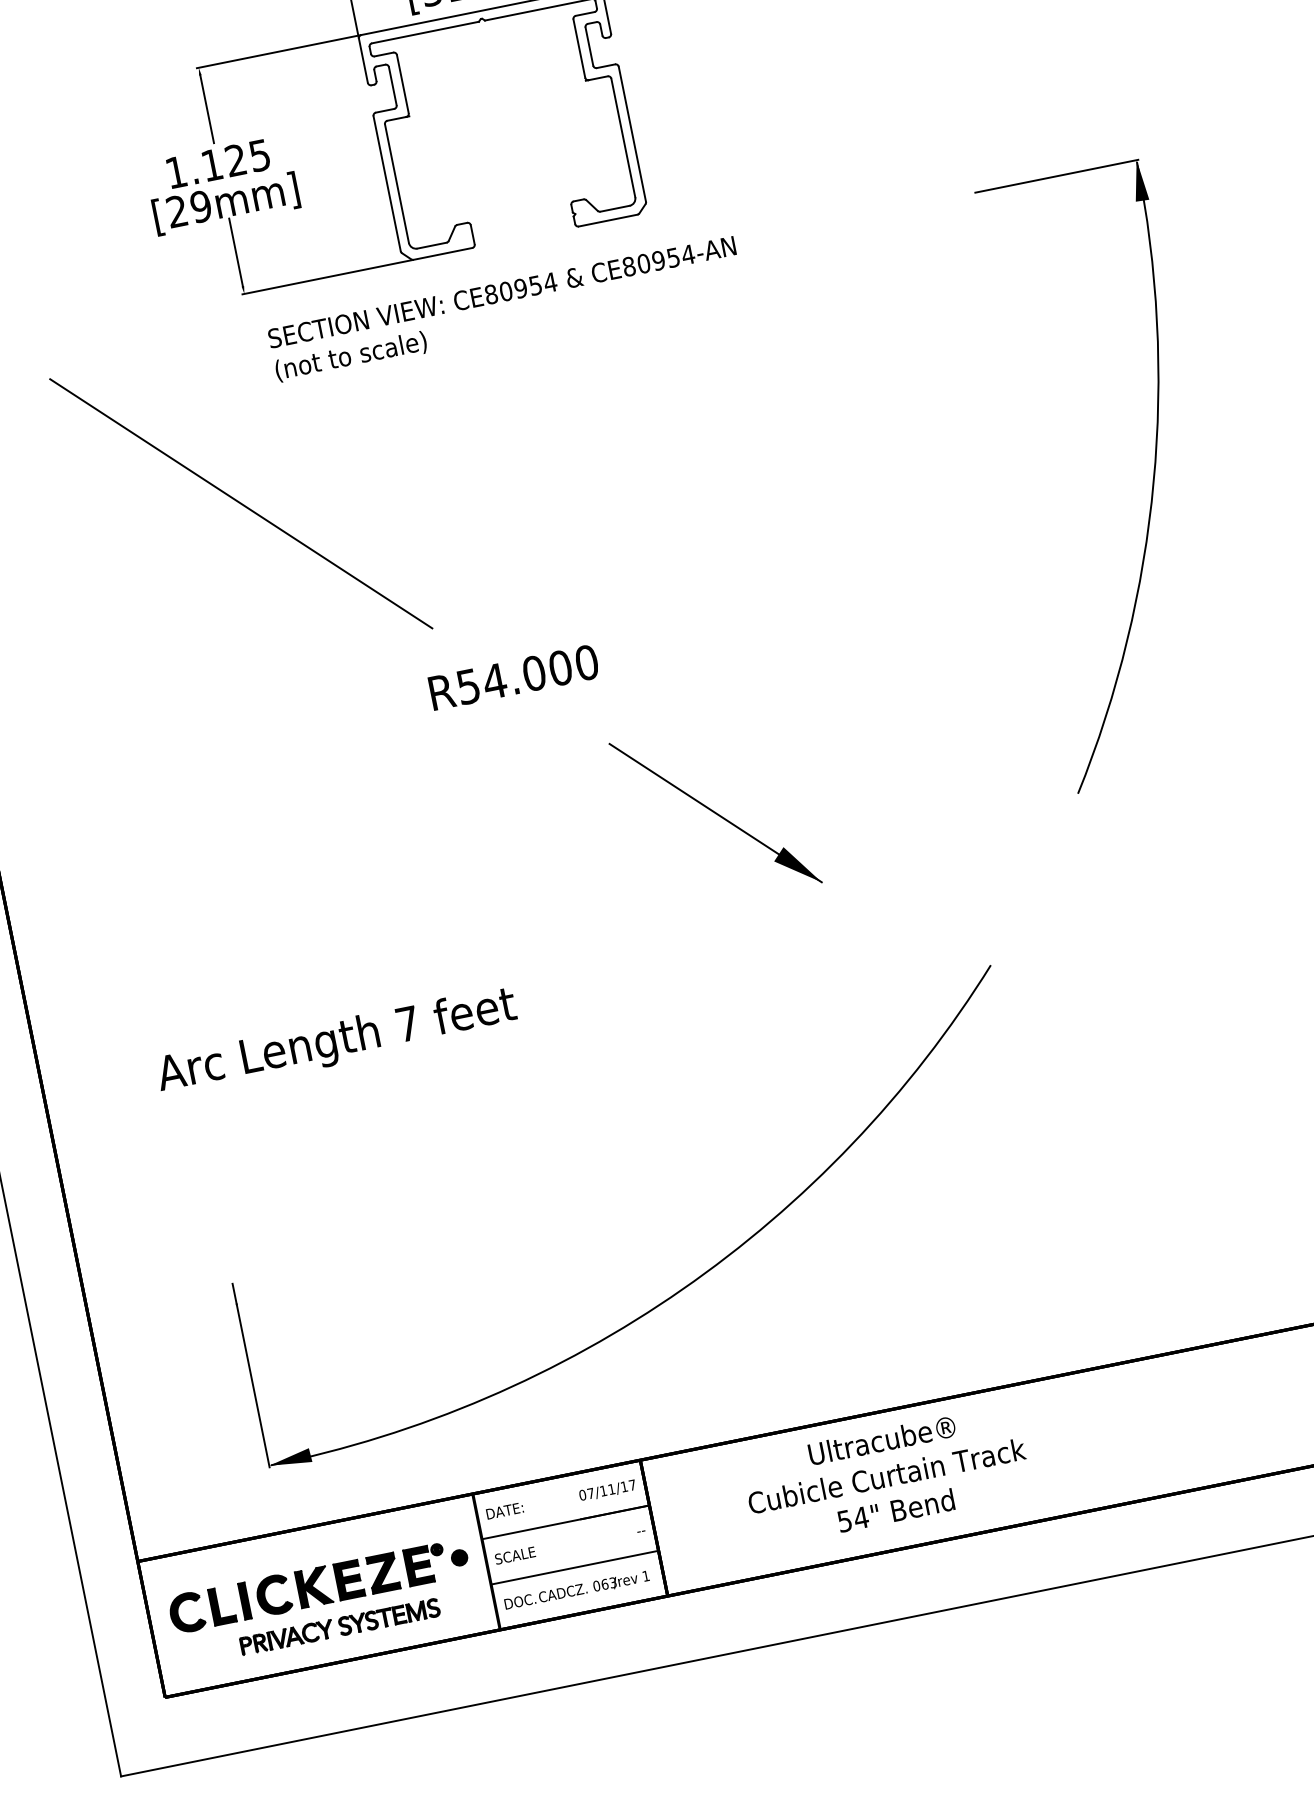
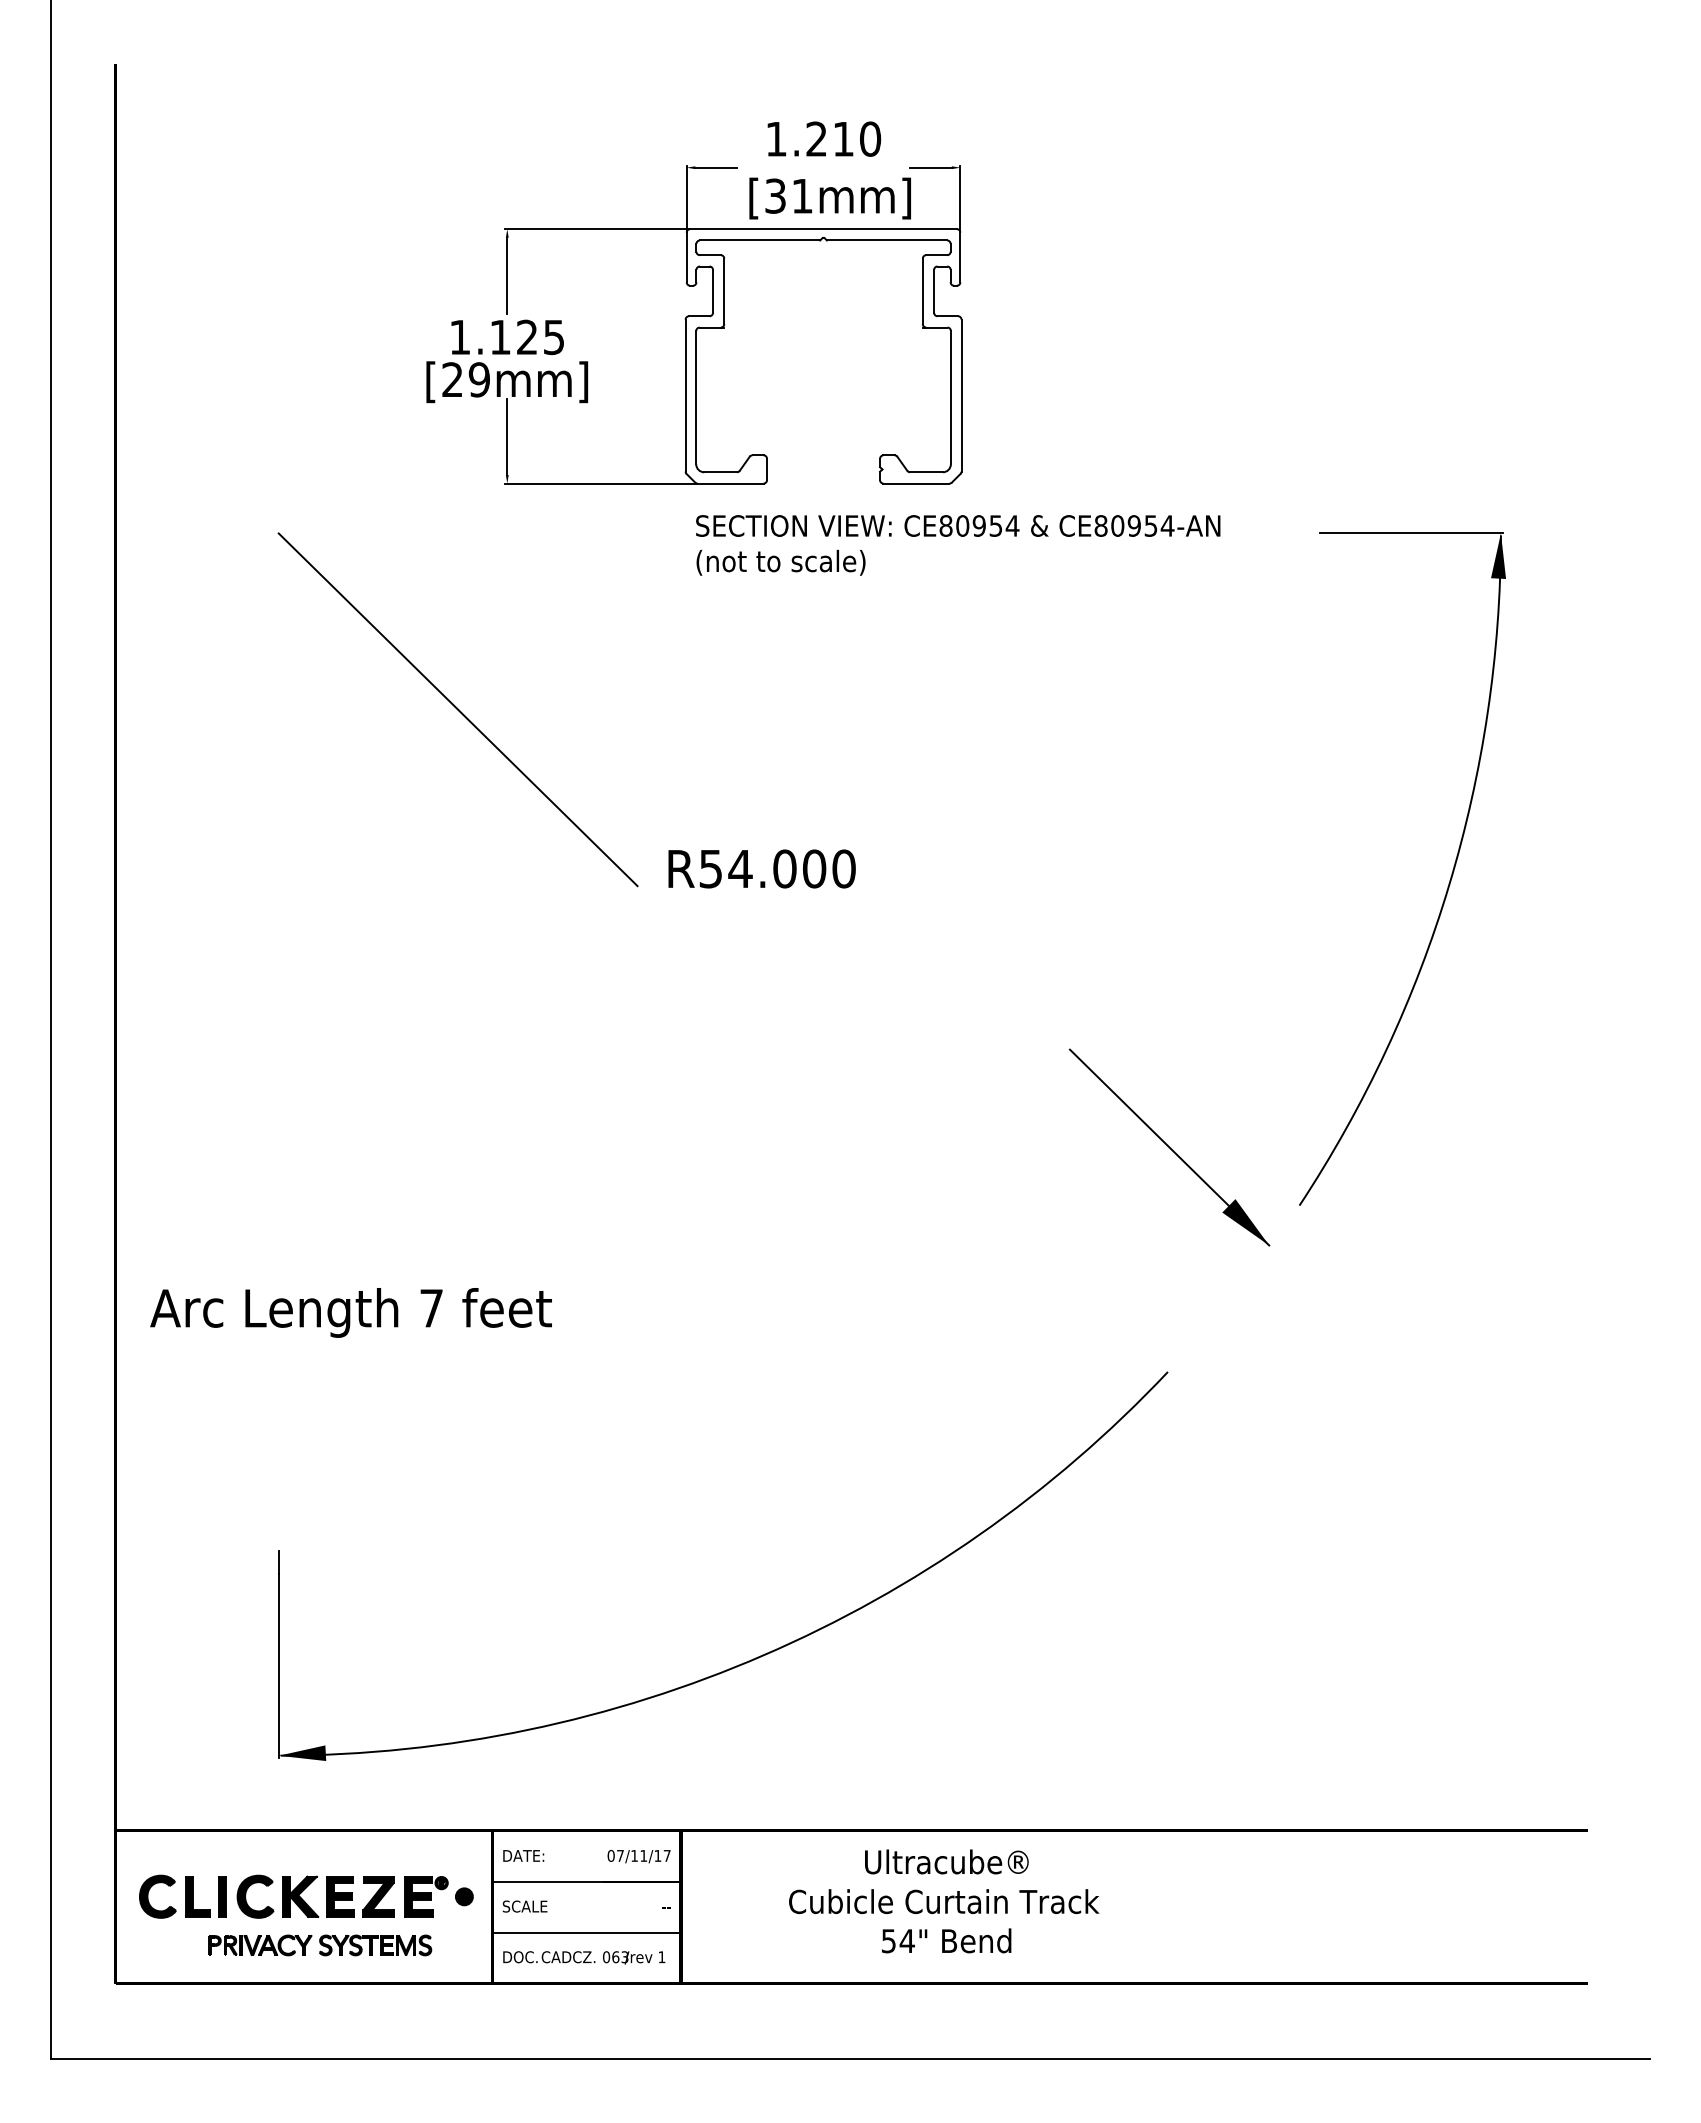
text: (505, 309) -> (958, 545), moved
text: (513, 677) -> (761, 868), moved
part: (715, 813) -> (1169, 1147), moved
text: (336, 1042) -> (350, 1312), moved

